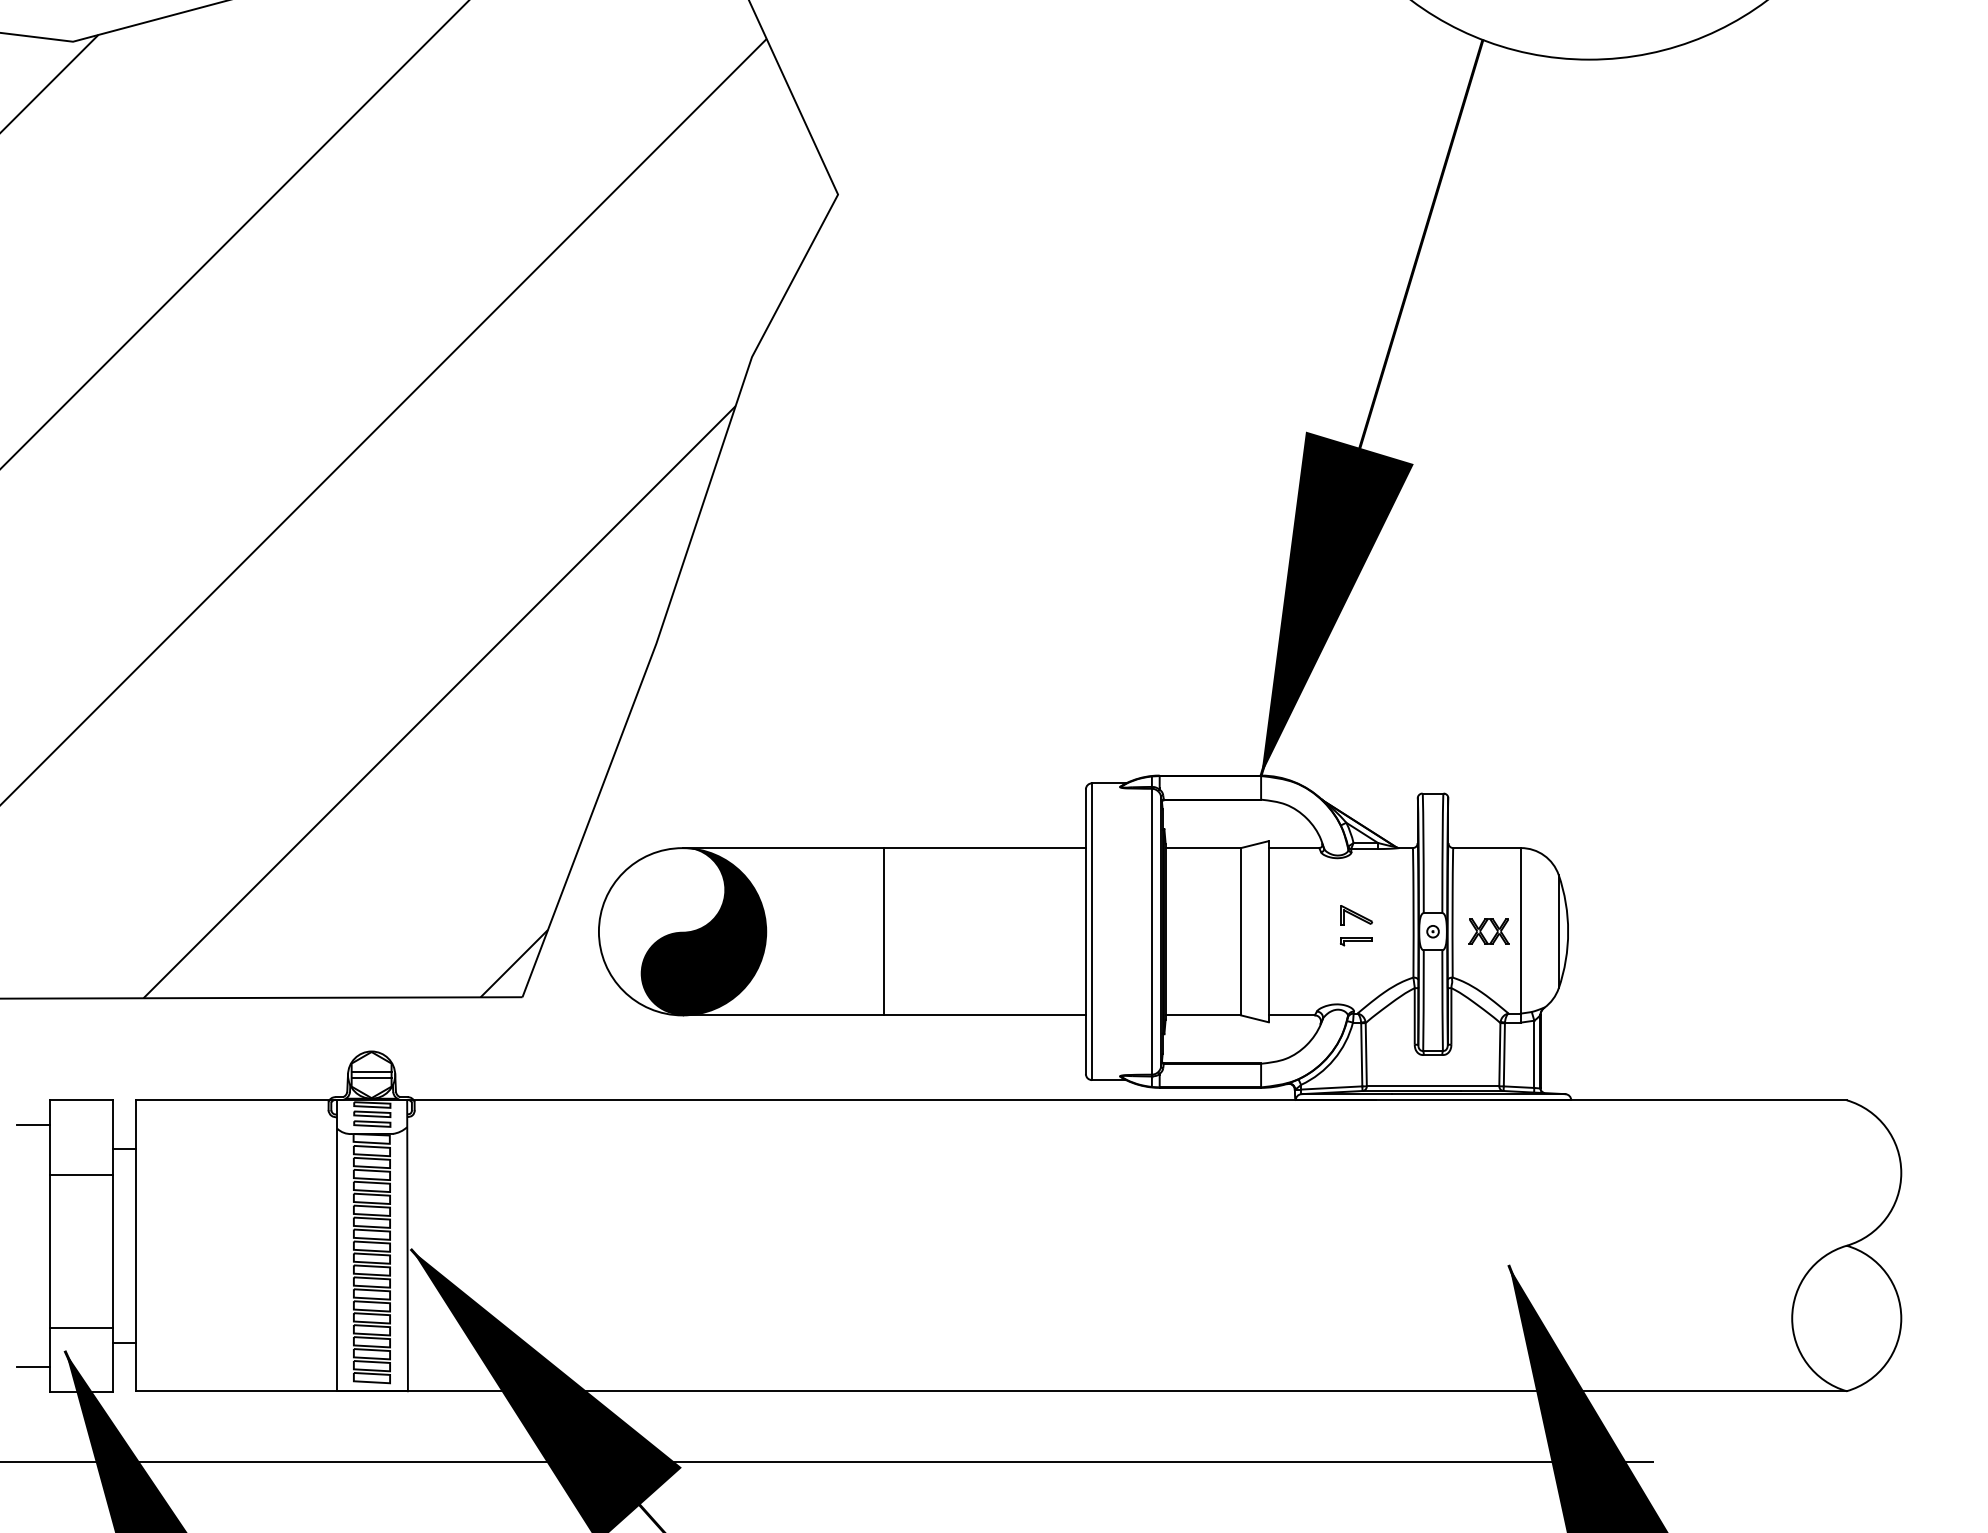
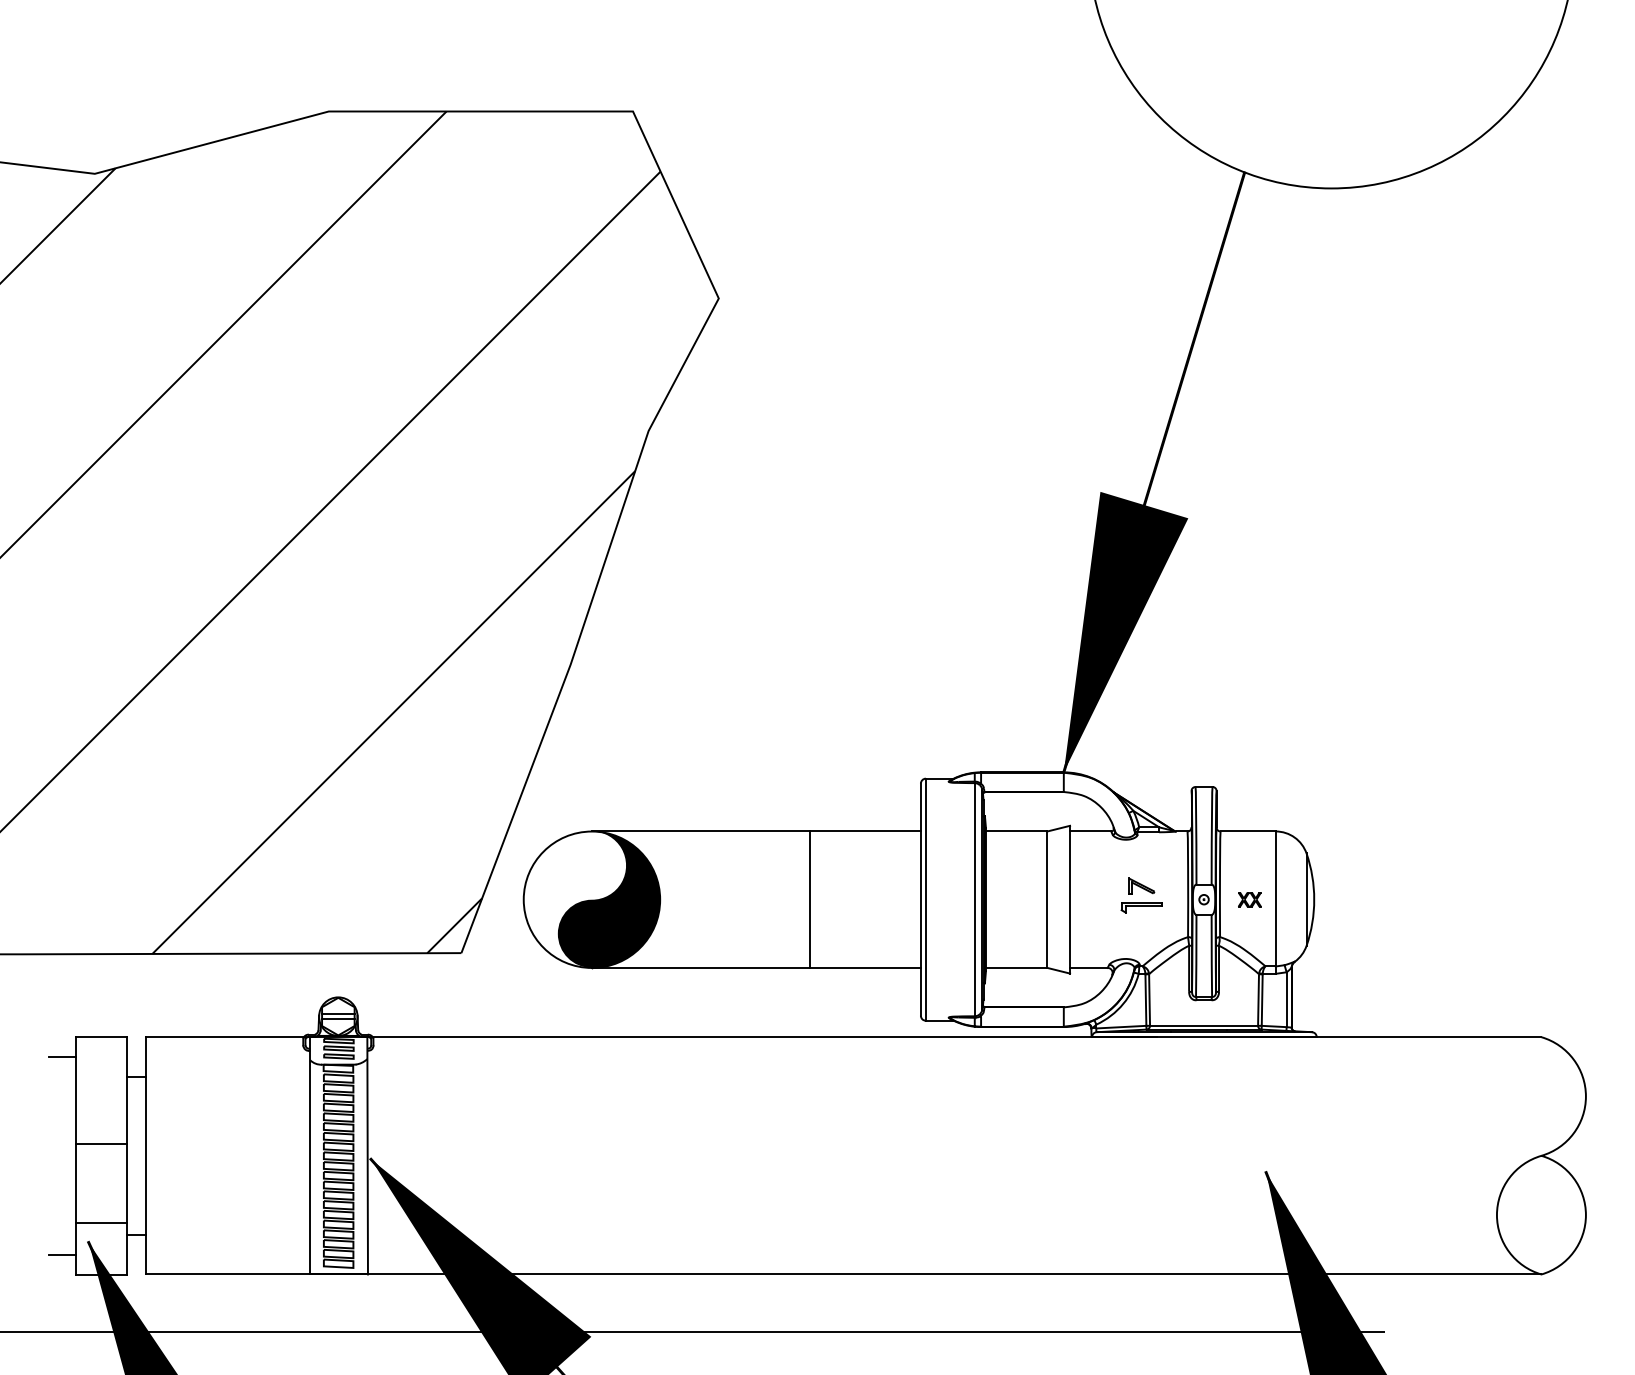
line: (884, 931) -> (810, 899), moved
part: (1488, 931) -> (1249, 899), size x0.7
part: (1355, 941) -> (1140, 907), size x1.6
line: (81, 1174) -> (101, 1143), moved

